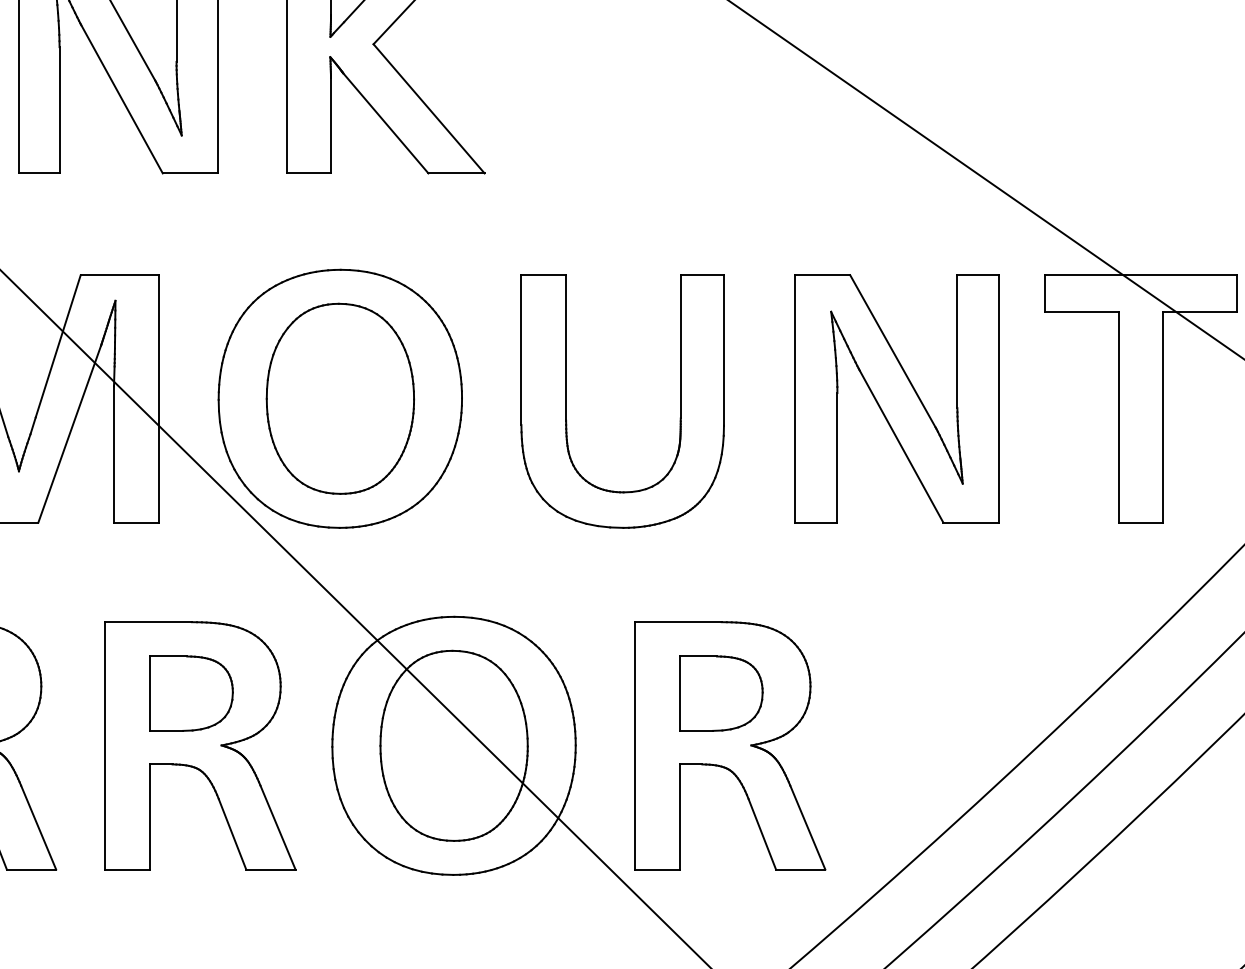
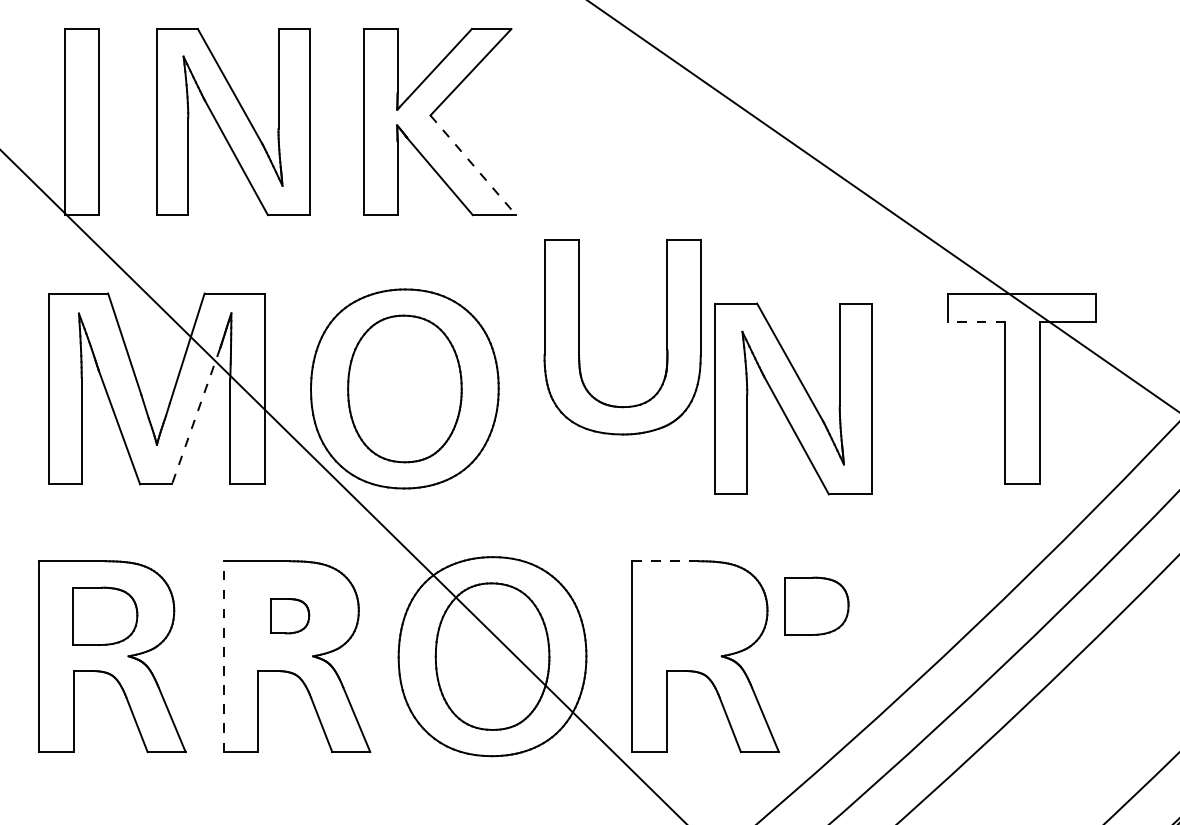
line: (429, 109) -> (473, 165), solid -> dashed
line: (1081, 311) -> (976, 321), solid -> dashed
part: (897, 398) -> (793, 398), moved
part: (566, 402) -> (579, 337), moved
line: (68, 434) -> (195, 416), solid -> dashed
line: (679, 622) -> (666, 561), solid -> dashed
part: (190, 692) -> (289, 615), size x0.6
part: (721, 692) -> (816, 605), moved
line: (105, 745) -> (223, 656), solid -> dashed

